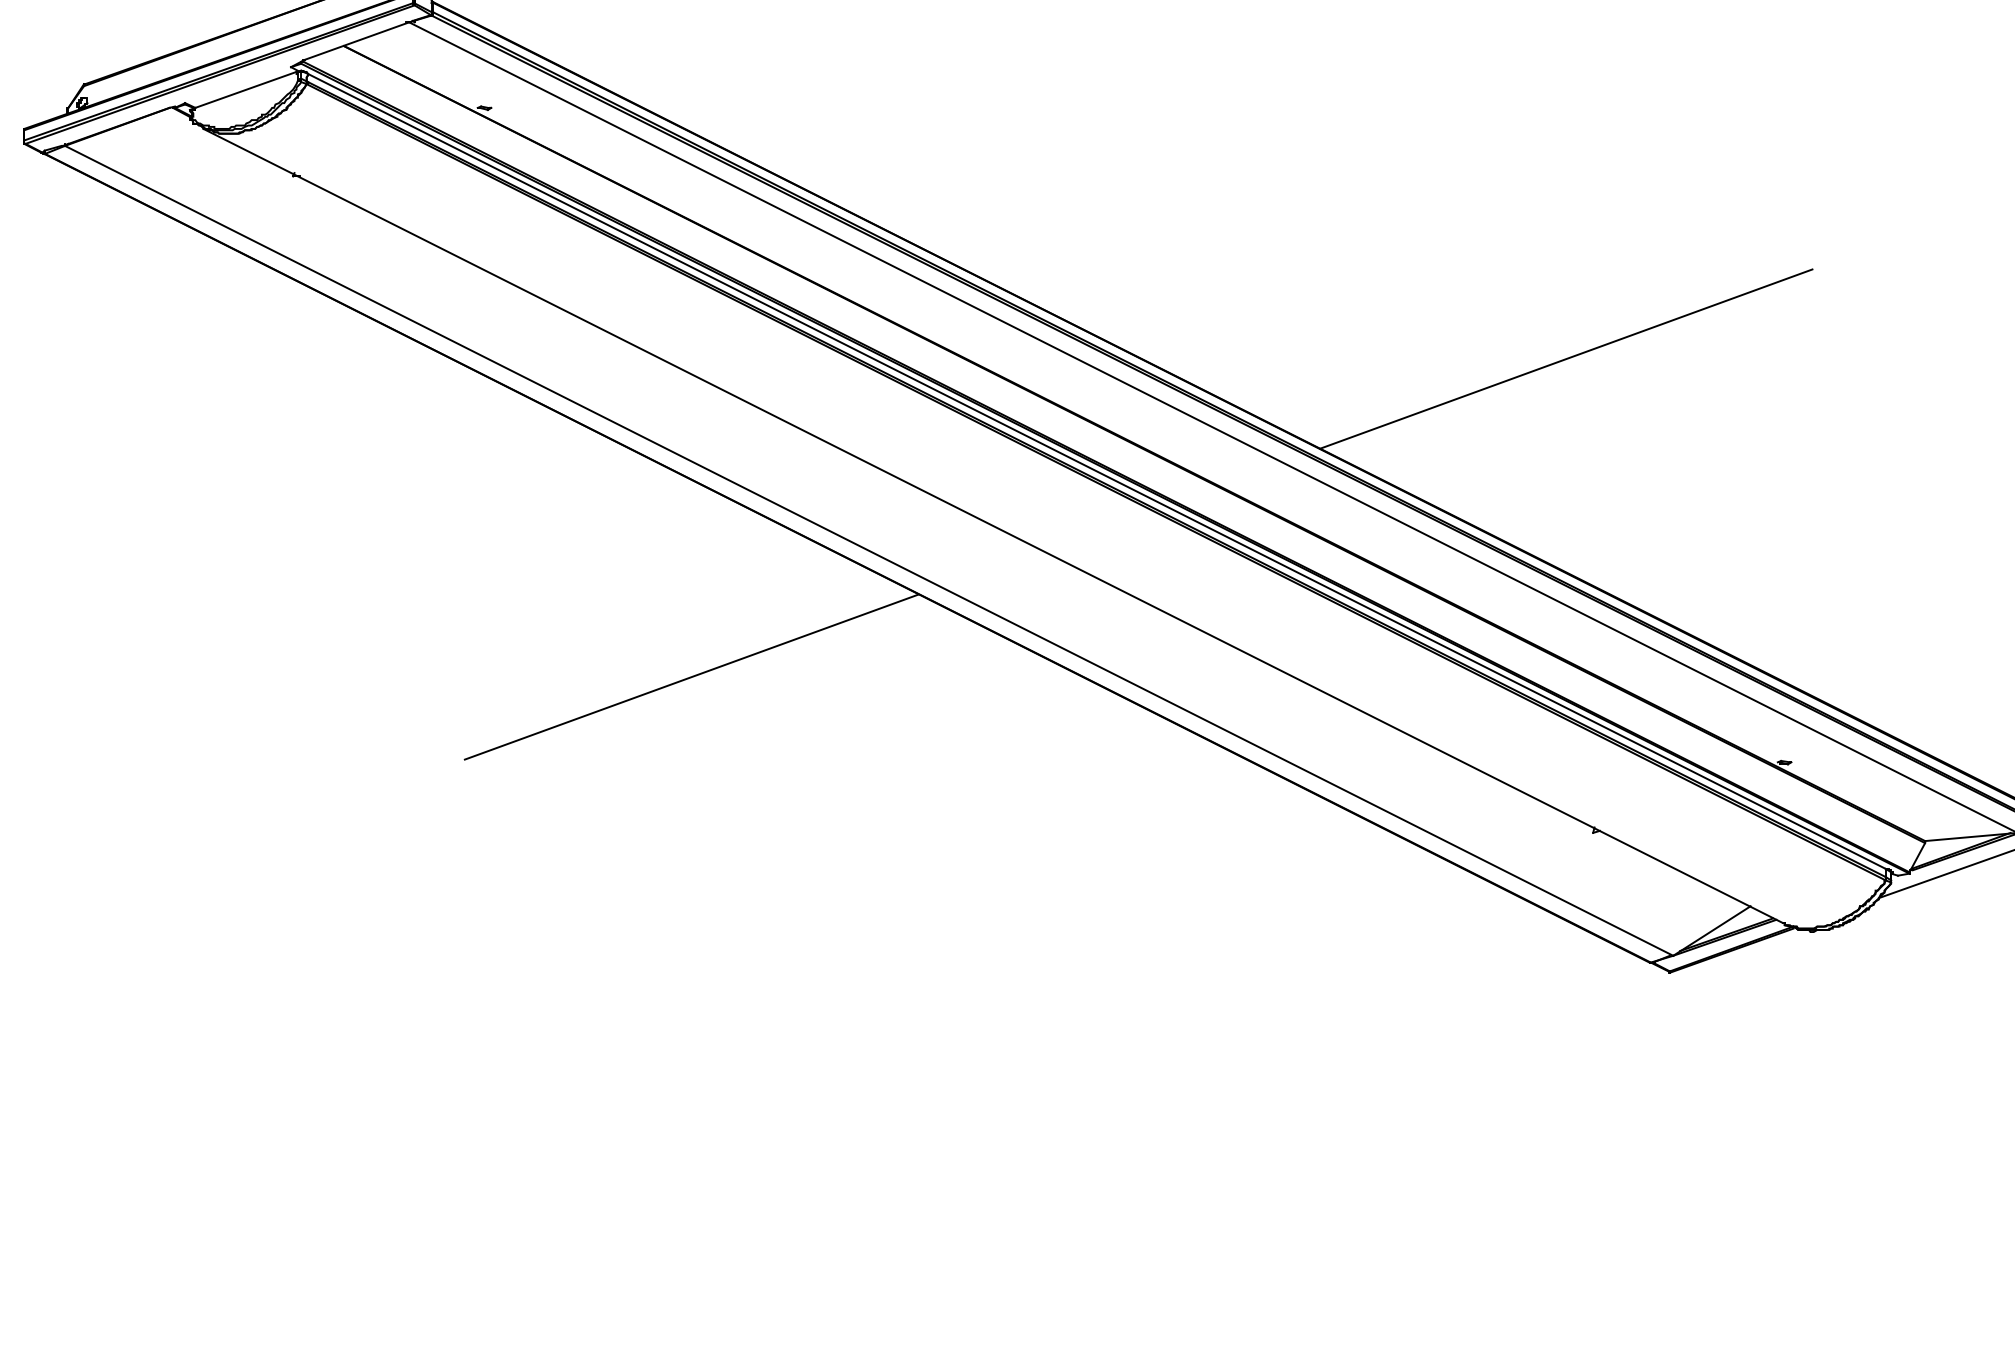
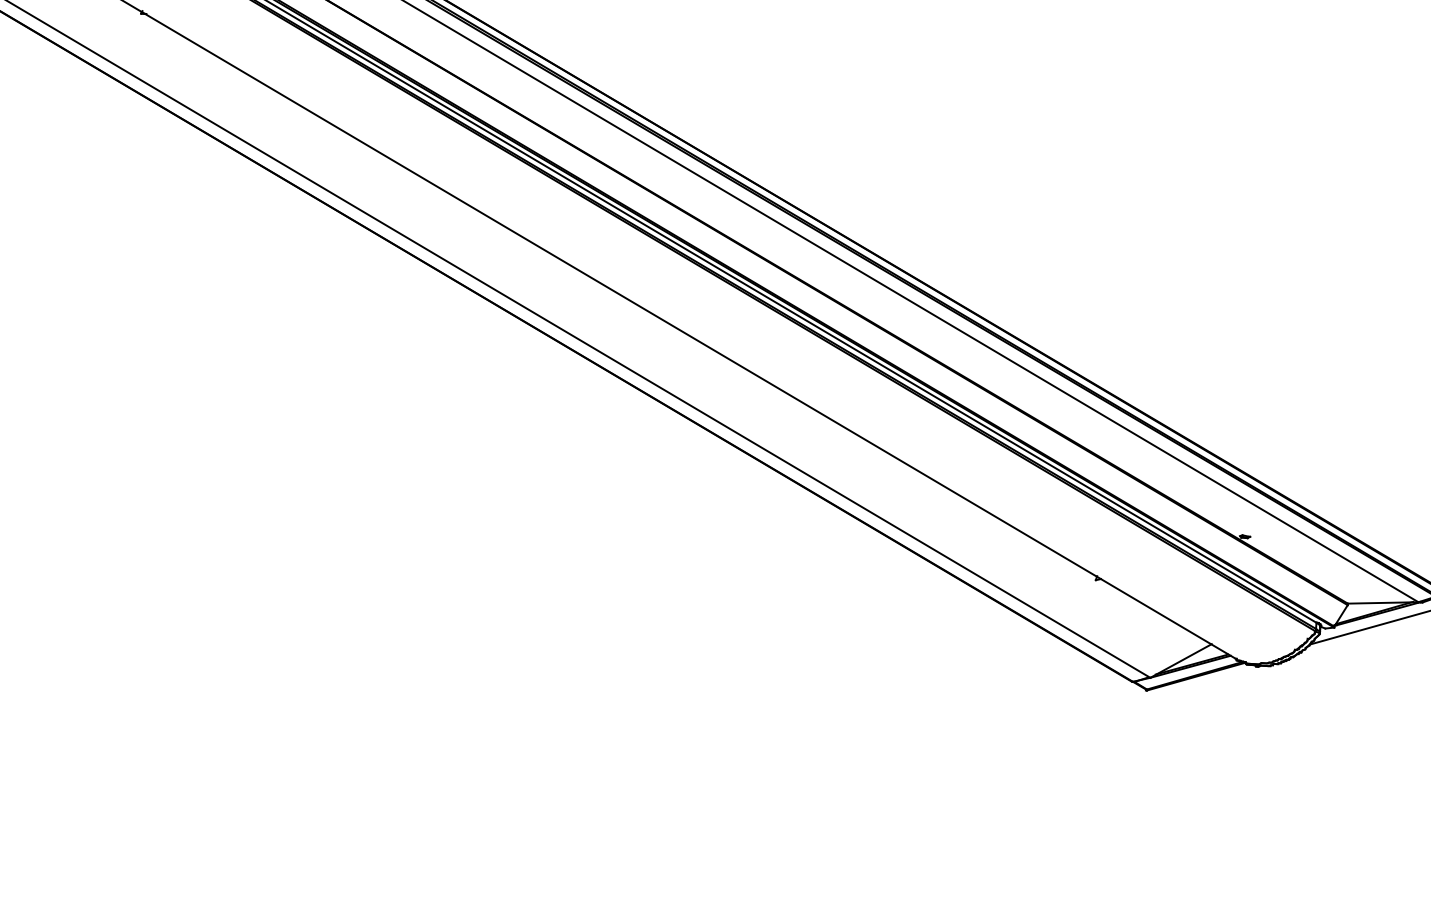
line: (1566, 358) -> (1100, 218), removed
line: (691, 676) -> (418, 414), removed

